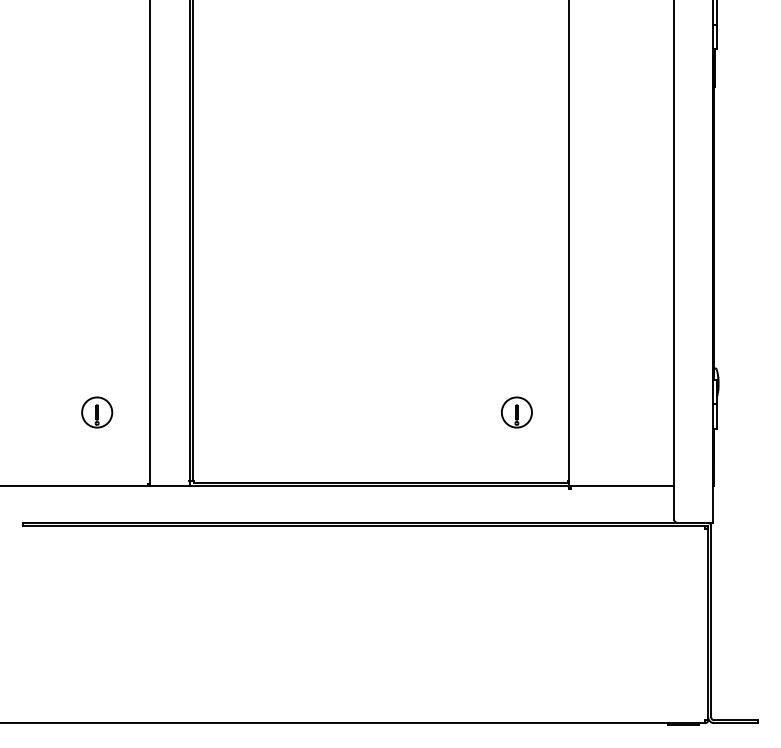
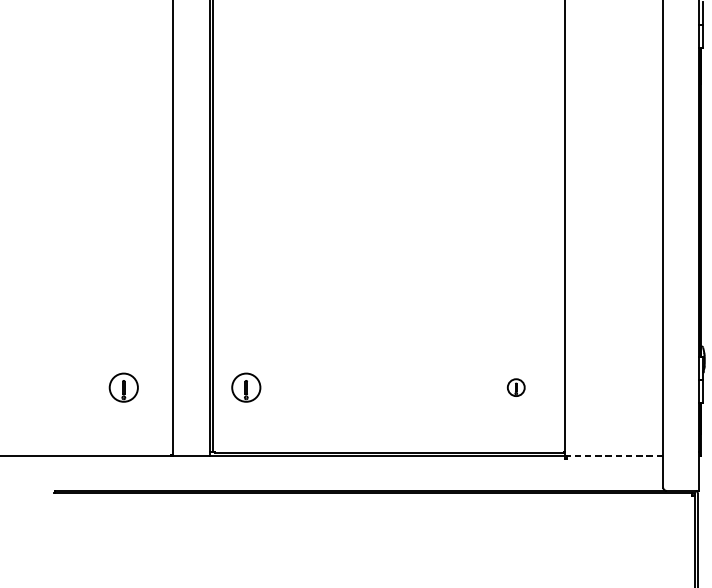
part: (228, 412) -> (246, 387), added
part: (516, 412) -> (515, 387), size x0.6
line: (622, 485) -> (614, 455), solid -> dashed

